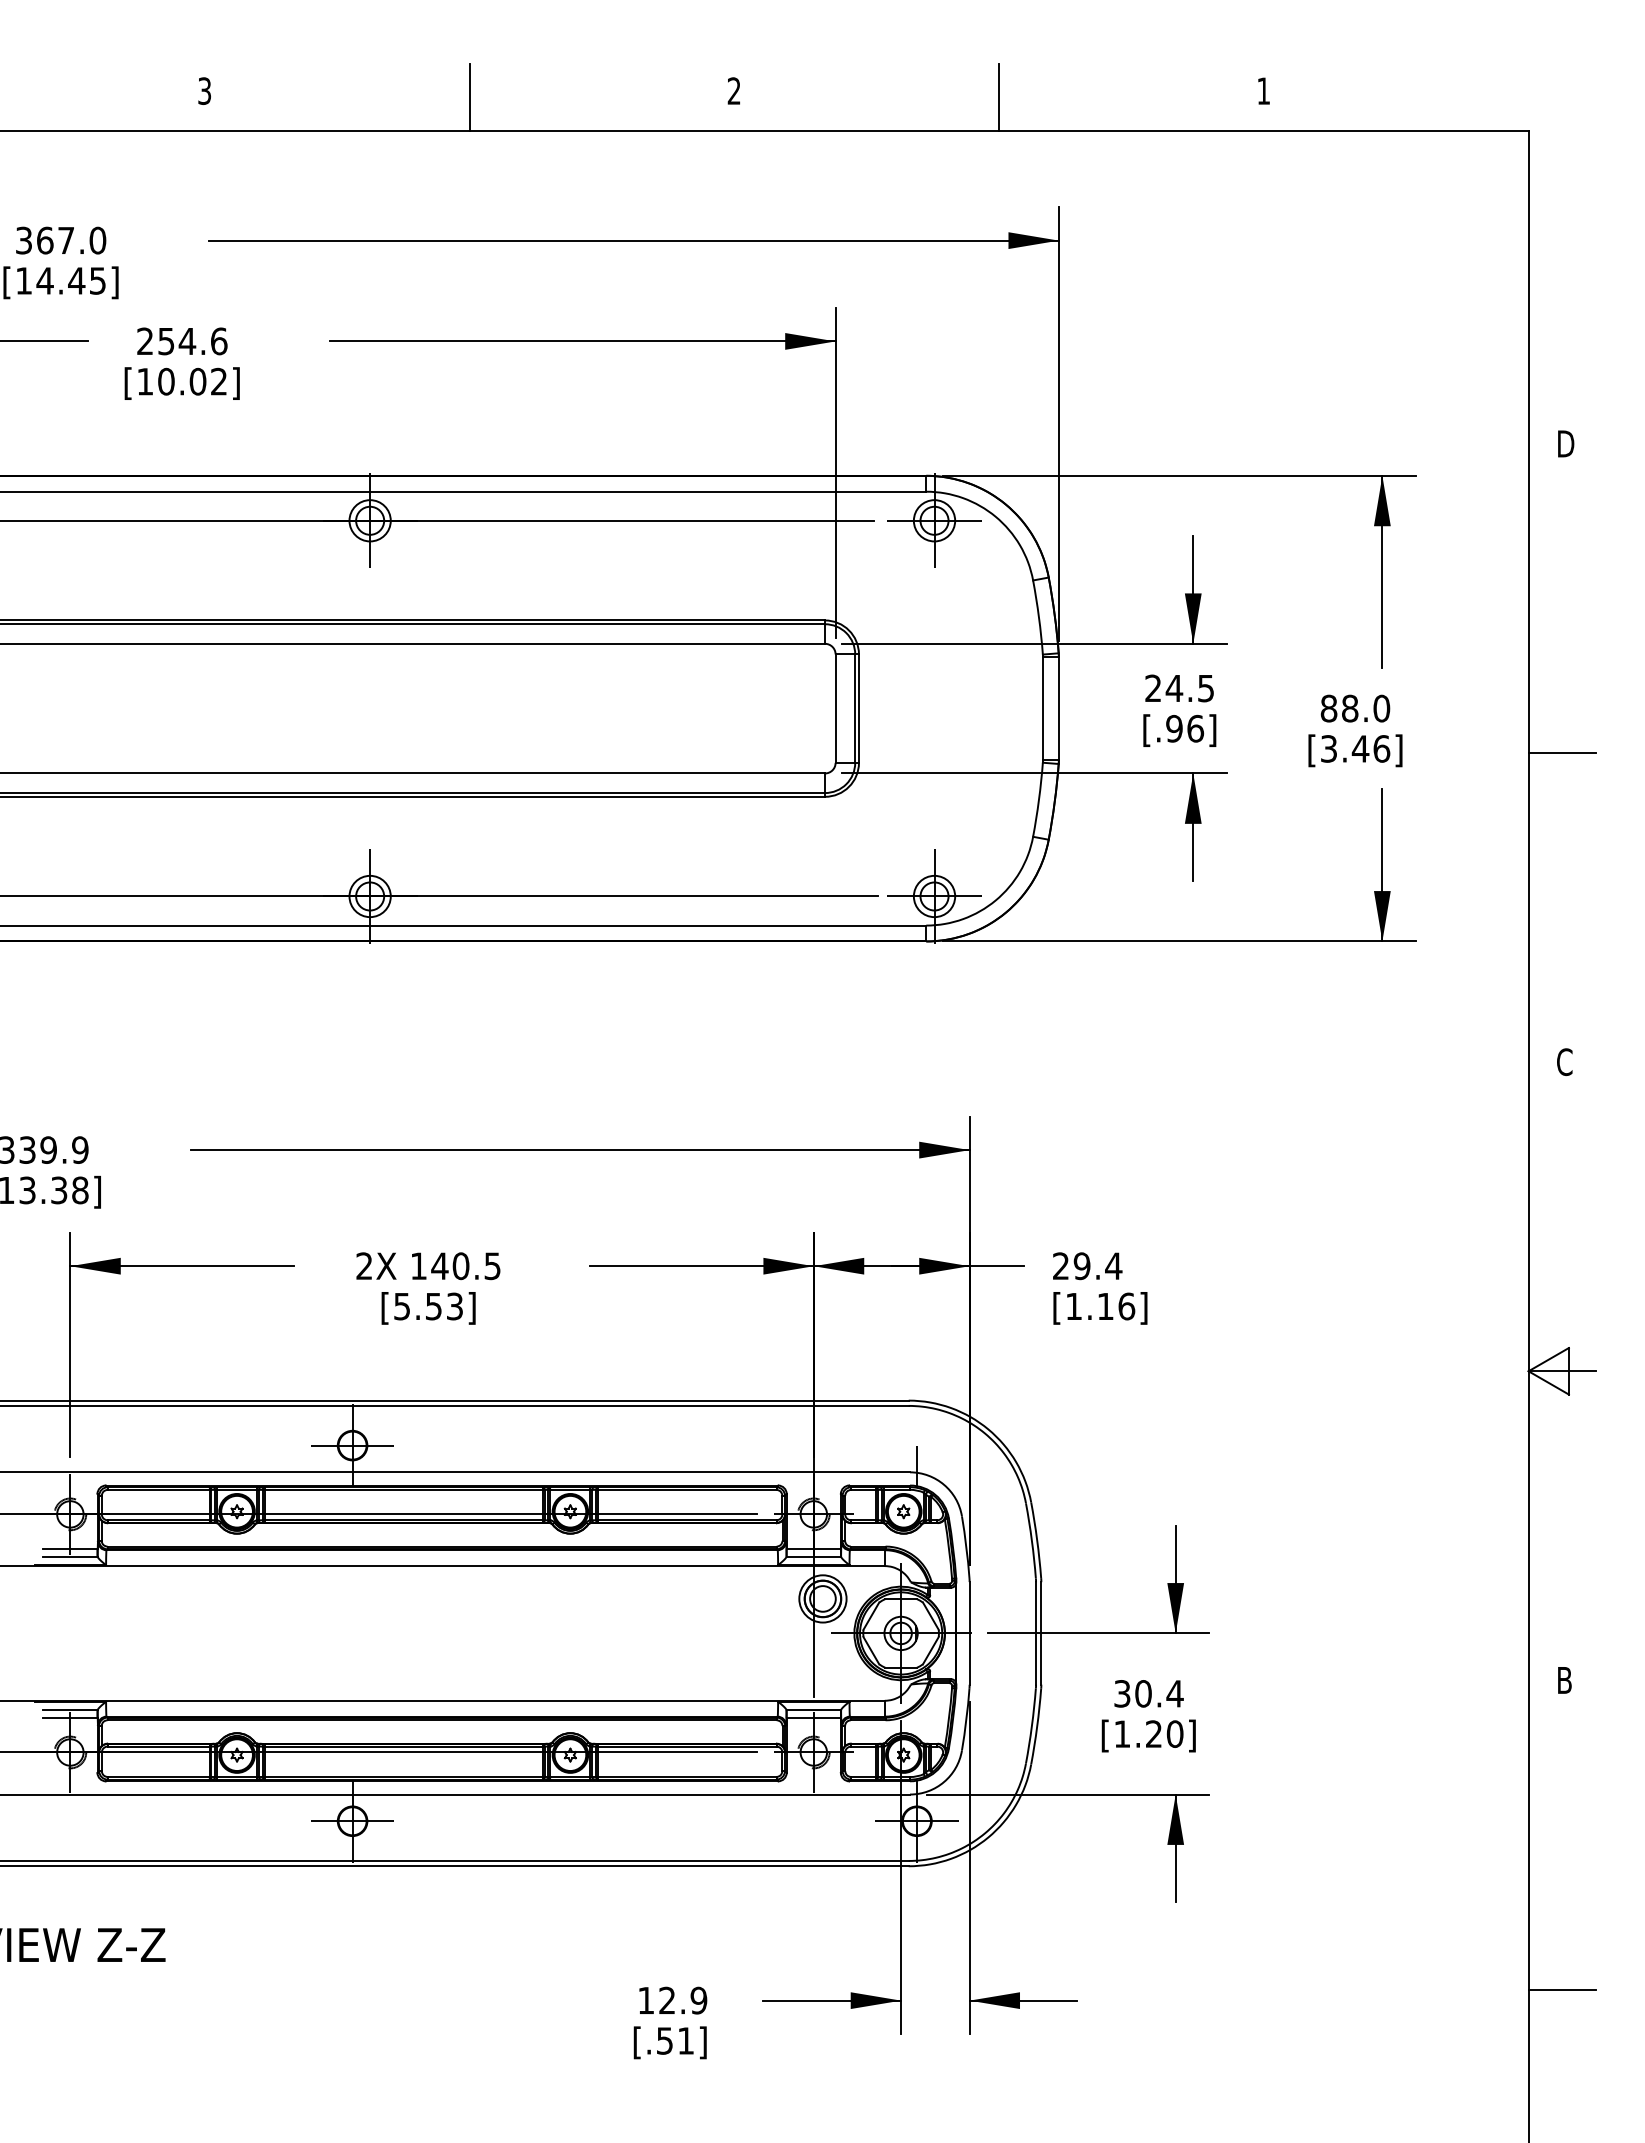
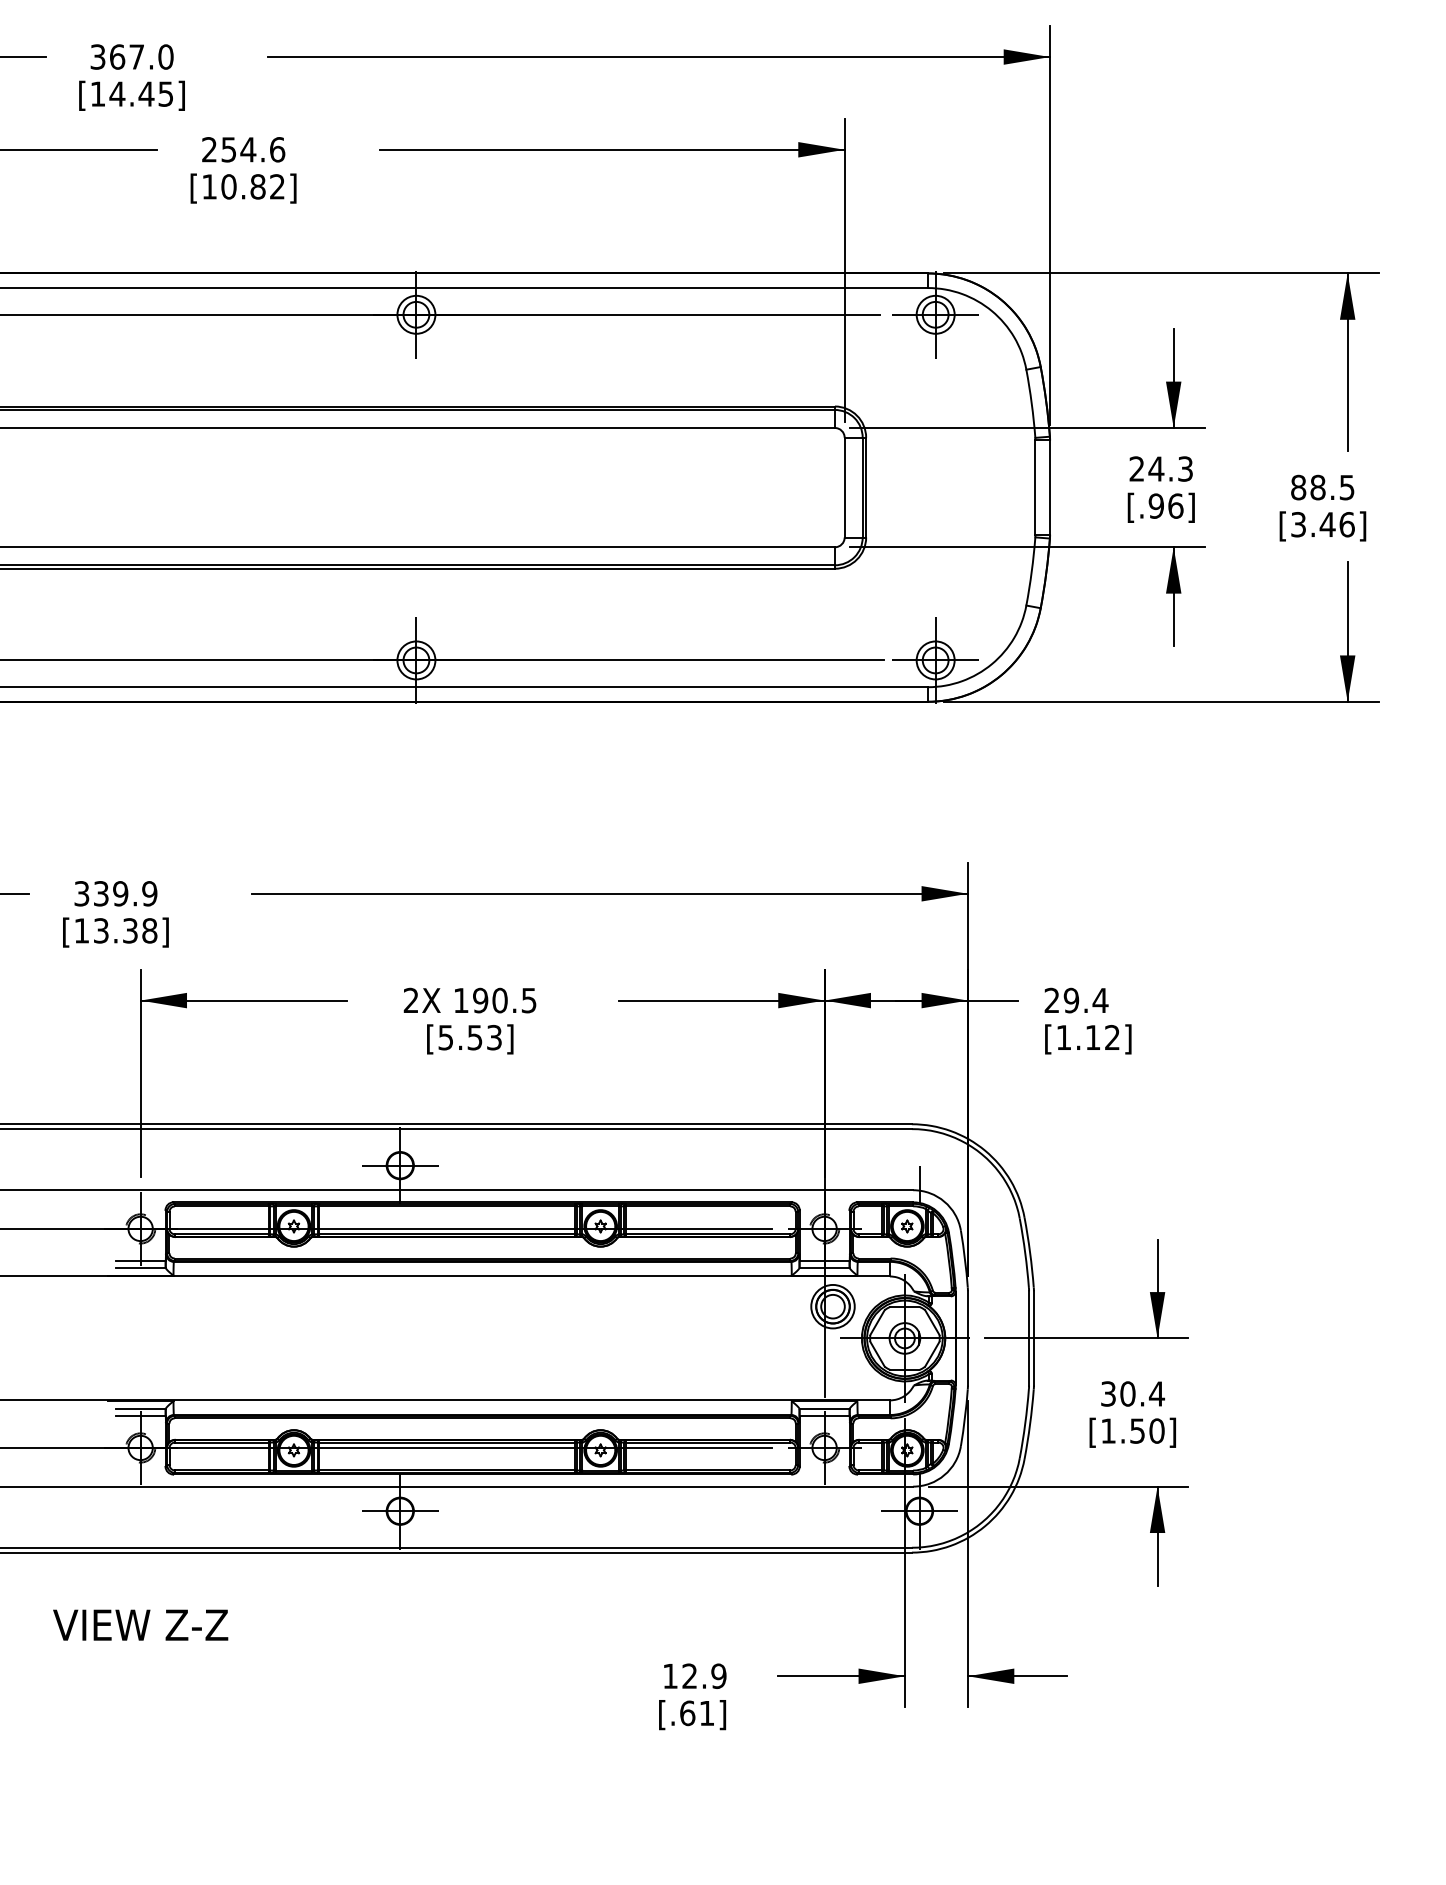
text: (197, 381) -> (257, 186), [10.02] -> [10.82]
text: (1205, 687) -> (1184, 468), 24.5 -> 24.3
text: (1381, 708) -> (1346, 487), 88.0 -> 88.5
text: (439, 1266) -> (480, 1000), 140.5 -> 190.5
text: (1126, 1306) -> (1112, 1037), [1.16] -> [1.12]
text: (1153, 1734) -> (1137, 1431), [1.20] -> [1.50]
text: (664, 2040) -> (687, 1712), [.51] -> [.61]

